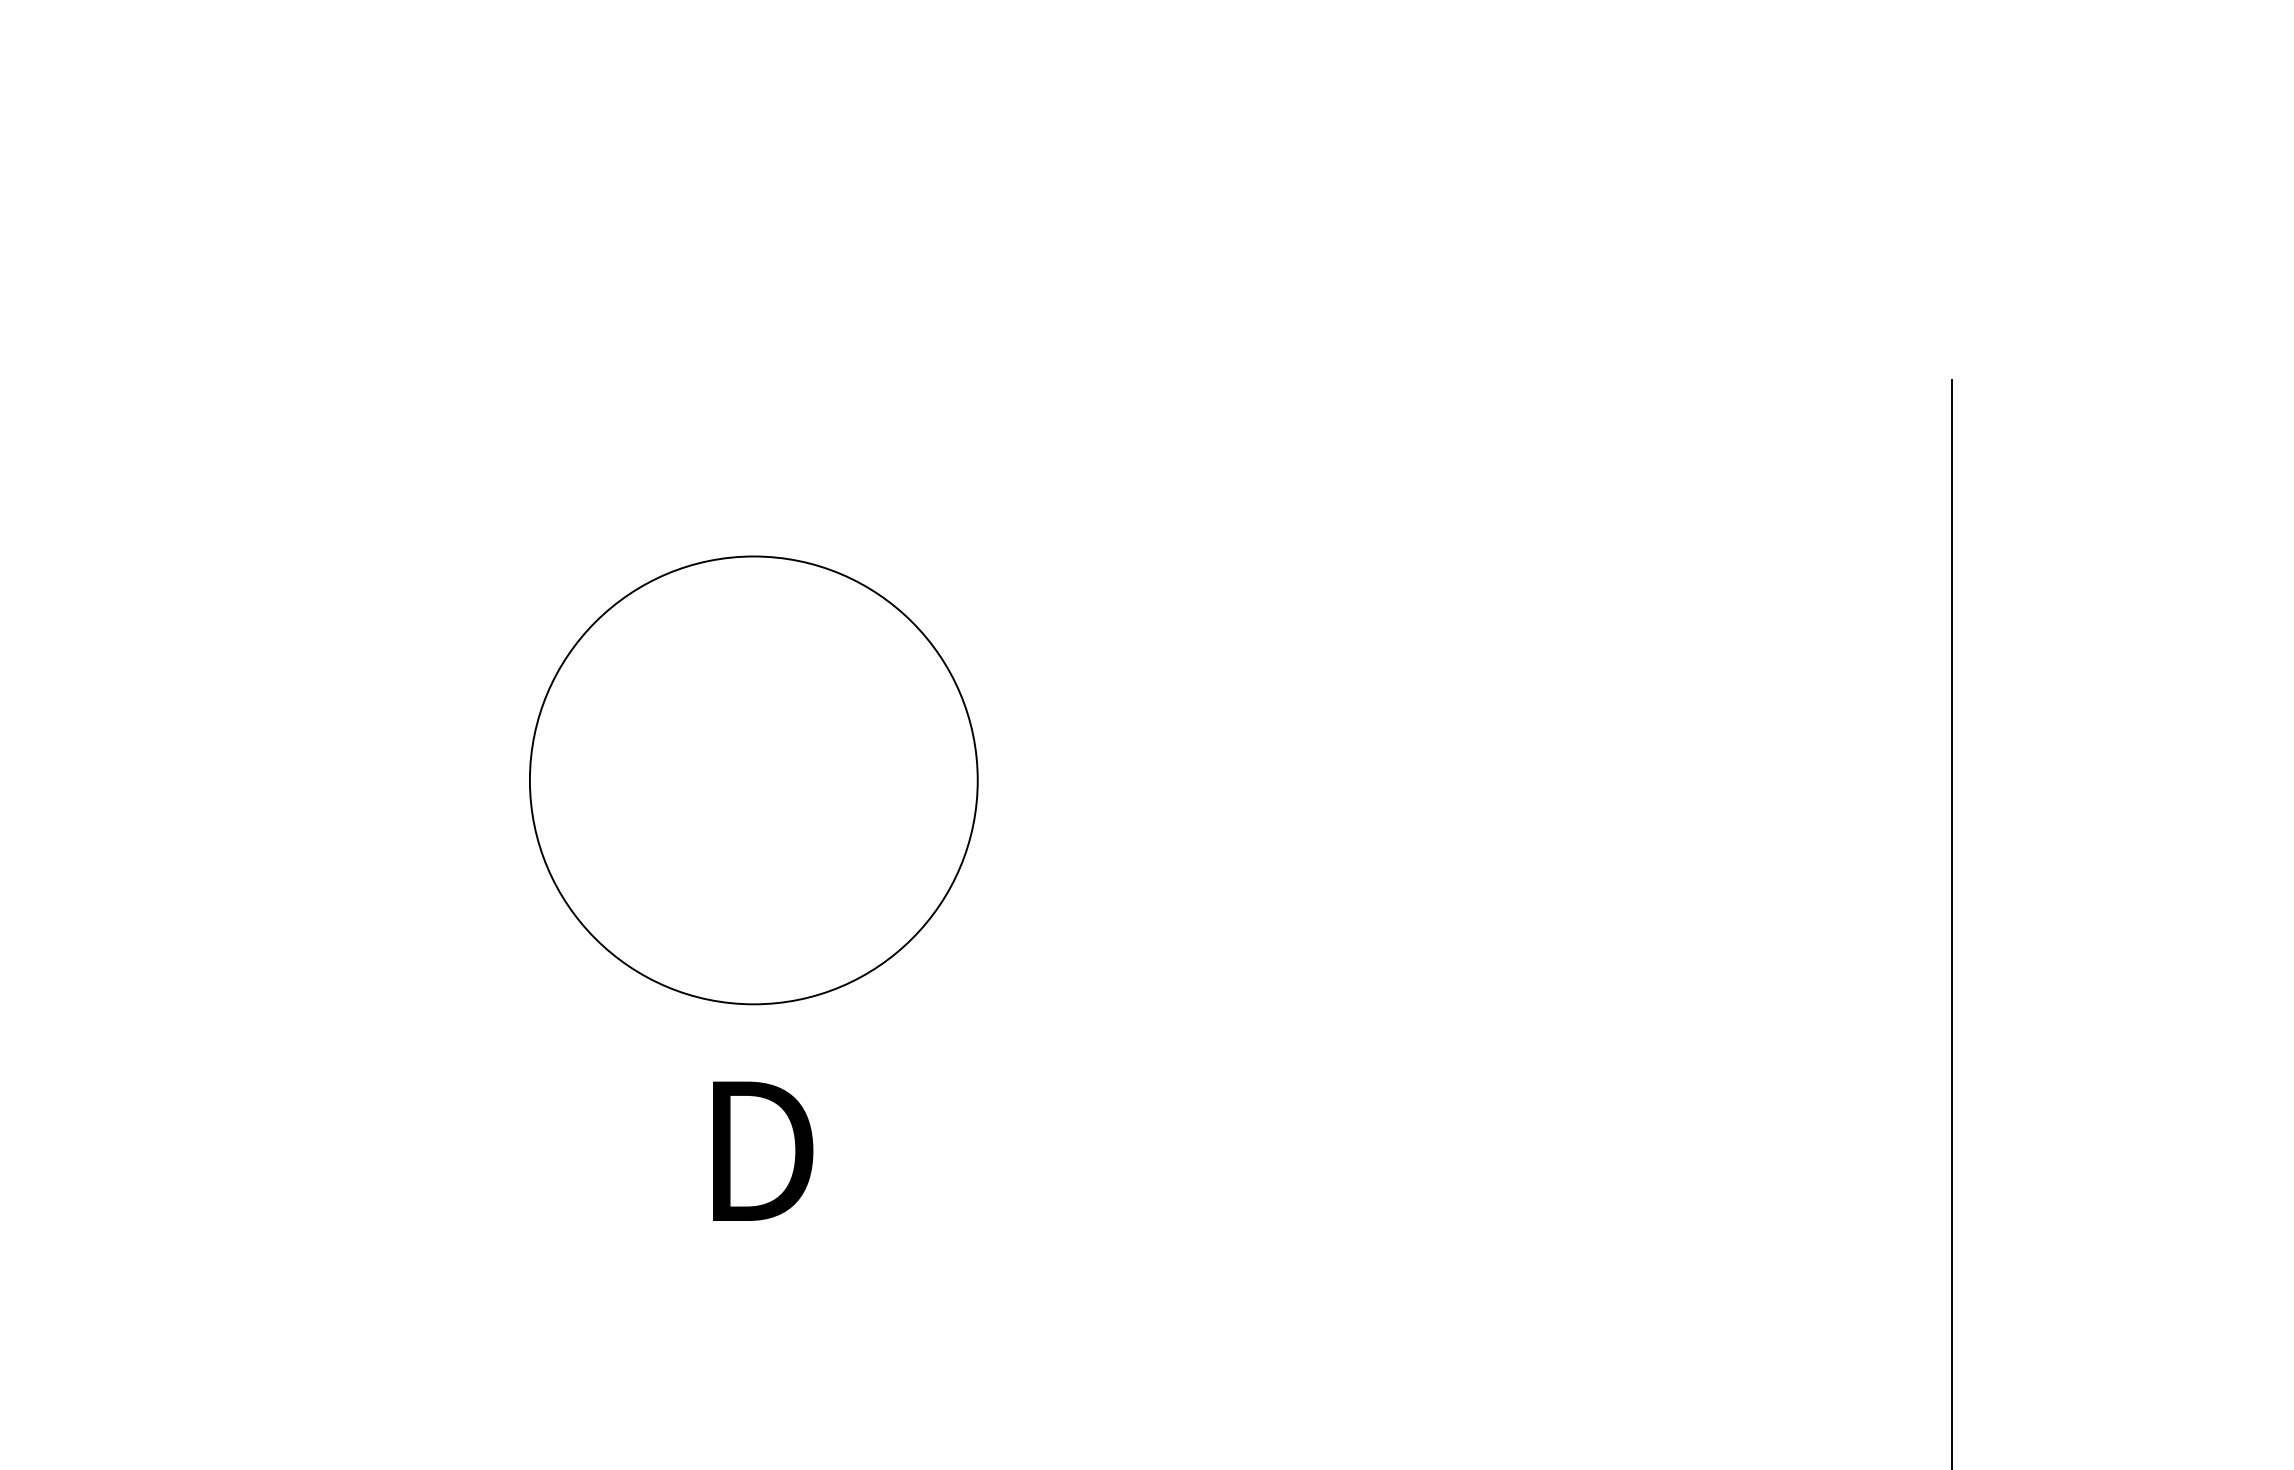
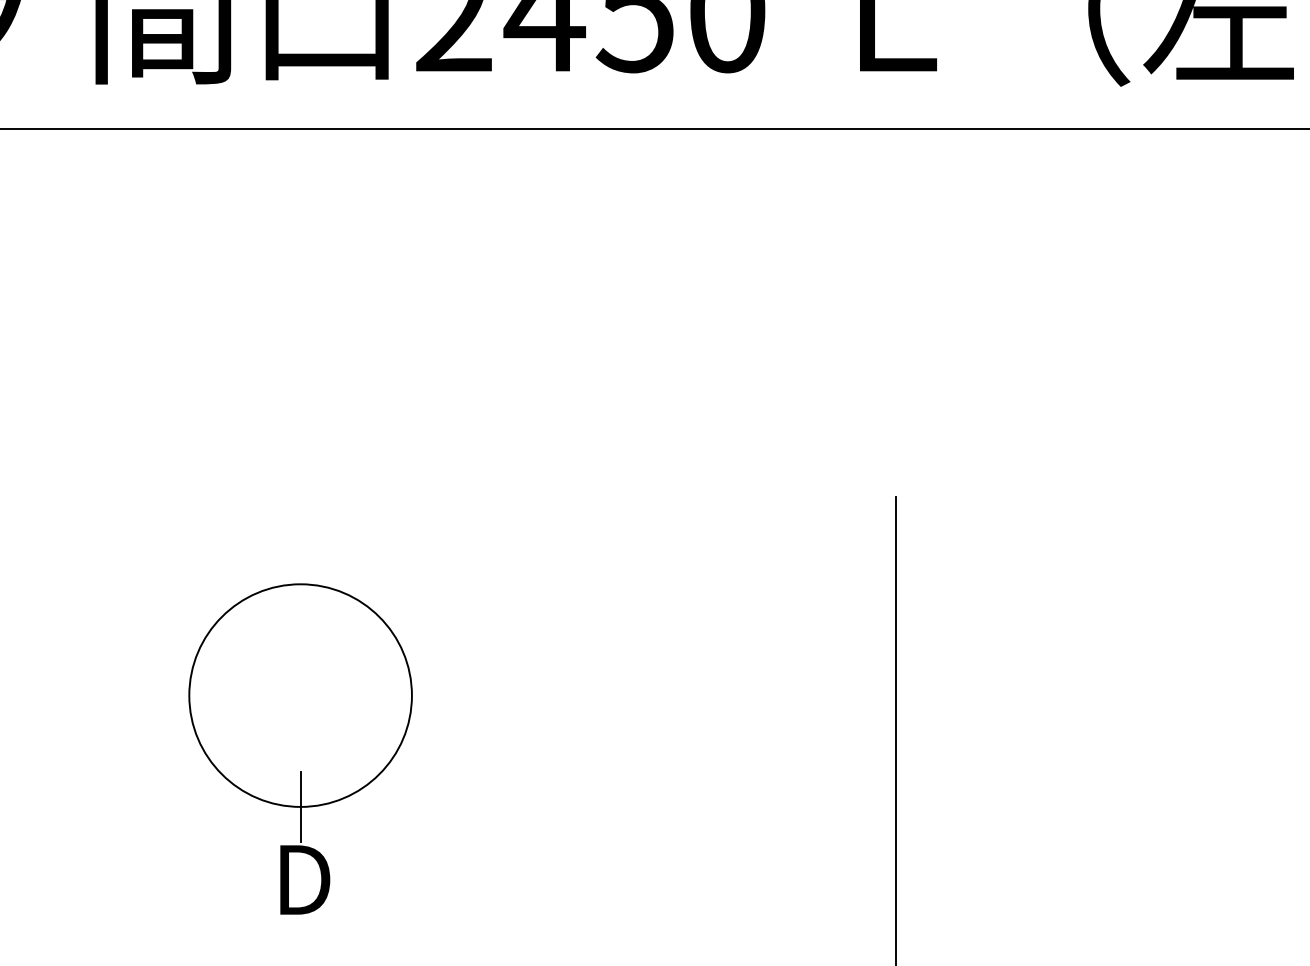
line: (753, 1003) -> (300, 806), added

